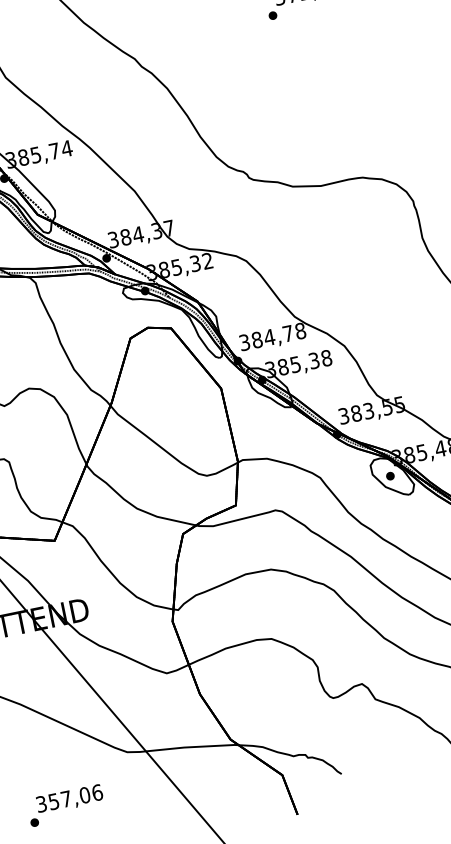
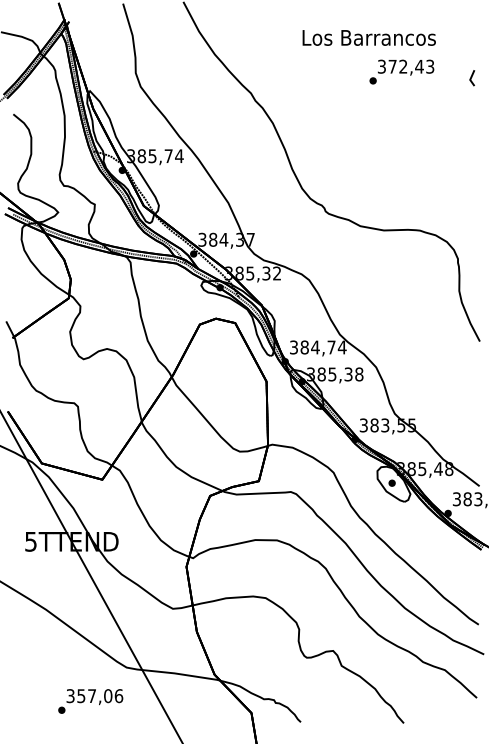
text: (299, 331) -> (341, 347), 384,78 -> 384,74
text: (65, 805) -> (90, 701), moved

